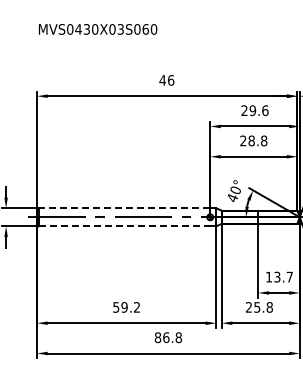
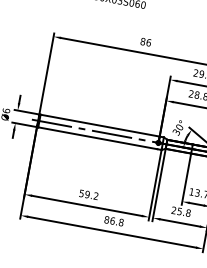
text: (162, 80) -> (142, 41), 46 -> 86
text: (231, 198) -> (175, 132), 40° -> 30°
line: (124, 208) -> (100, 125), dashed -> solid
line: (124, 226) -> (97, 138), dashed -> solid

